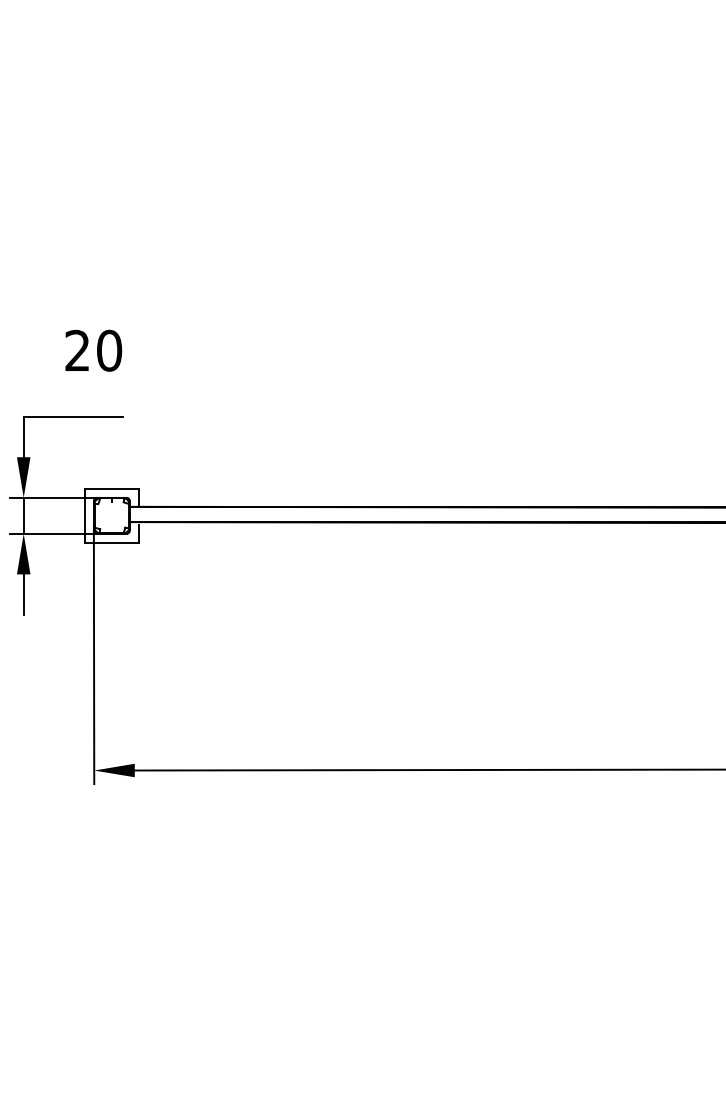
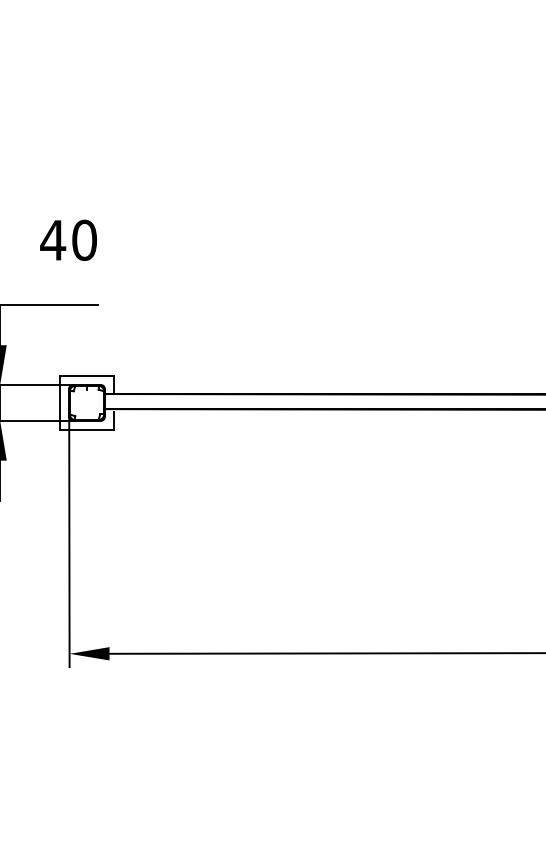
text: (77, 349) -> (53, 239), 20 -> 40

